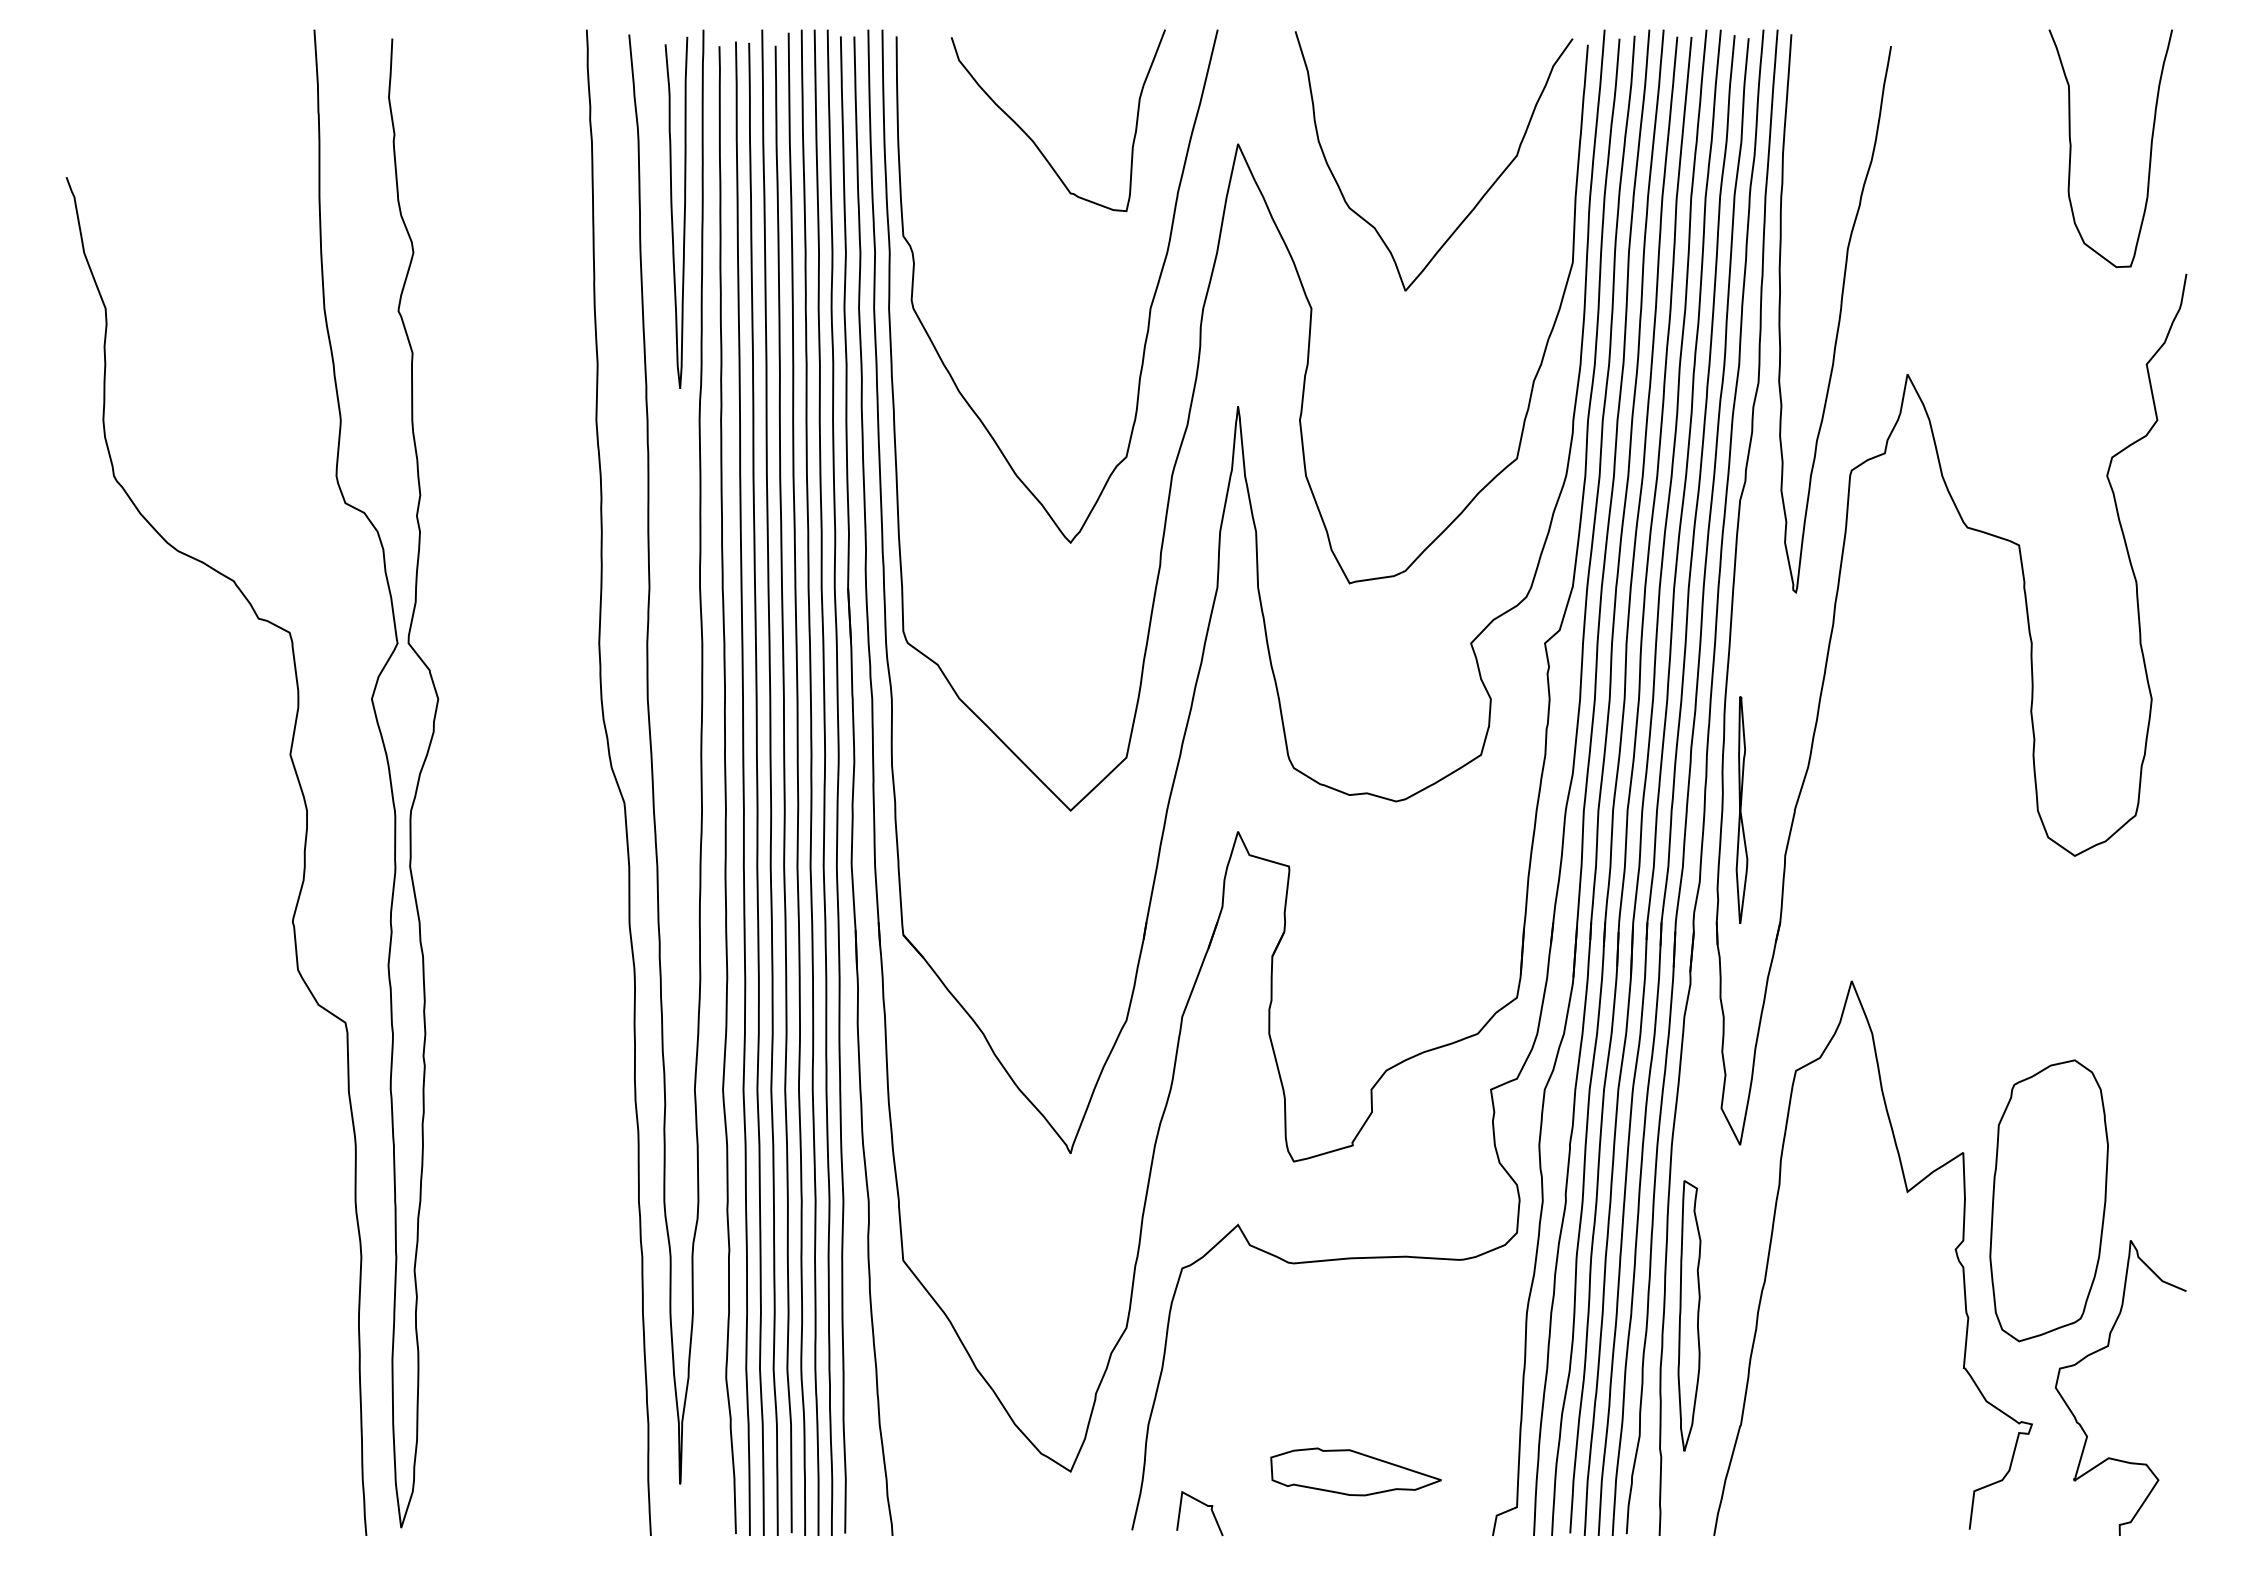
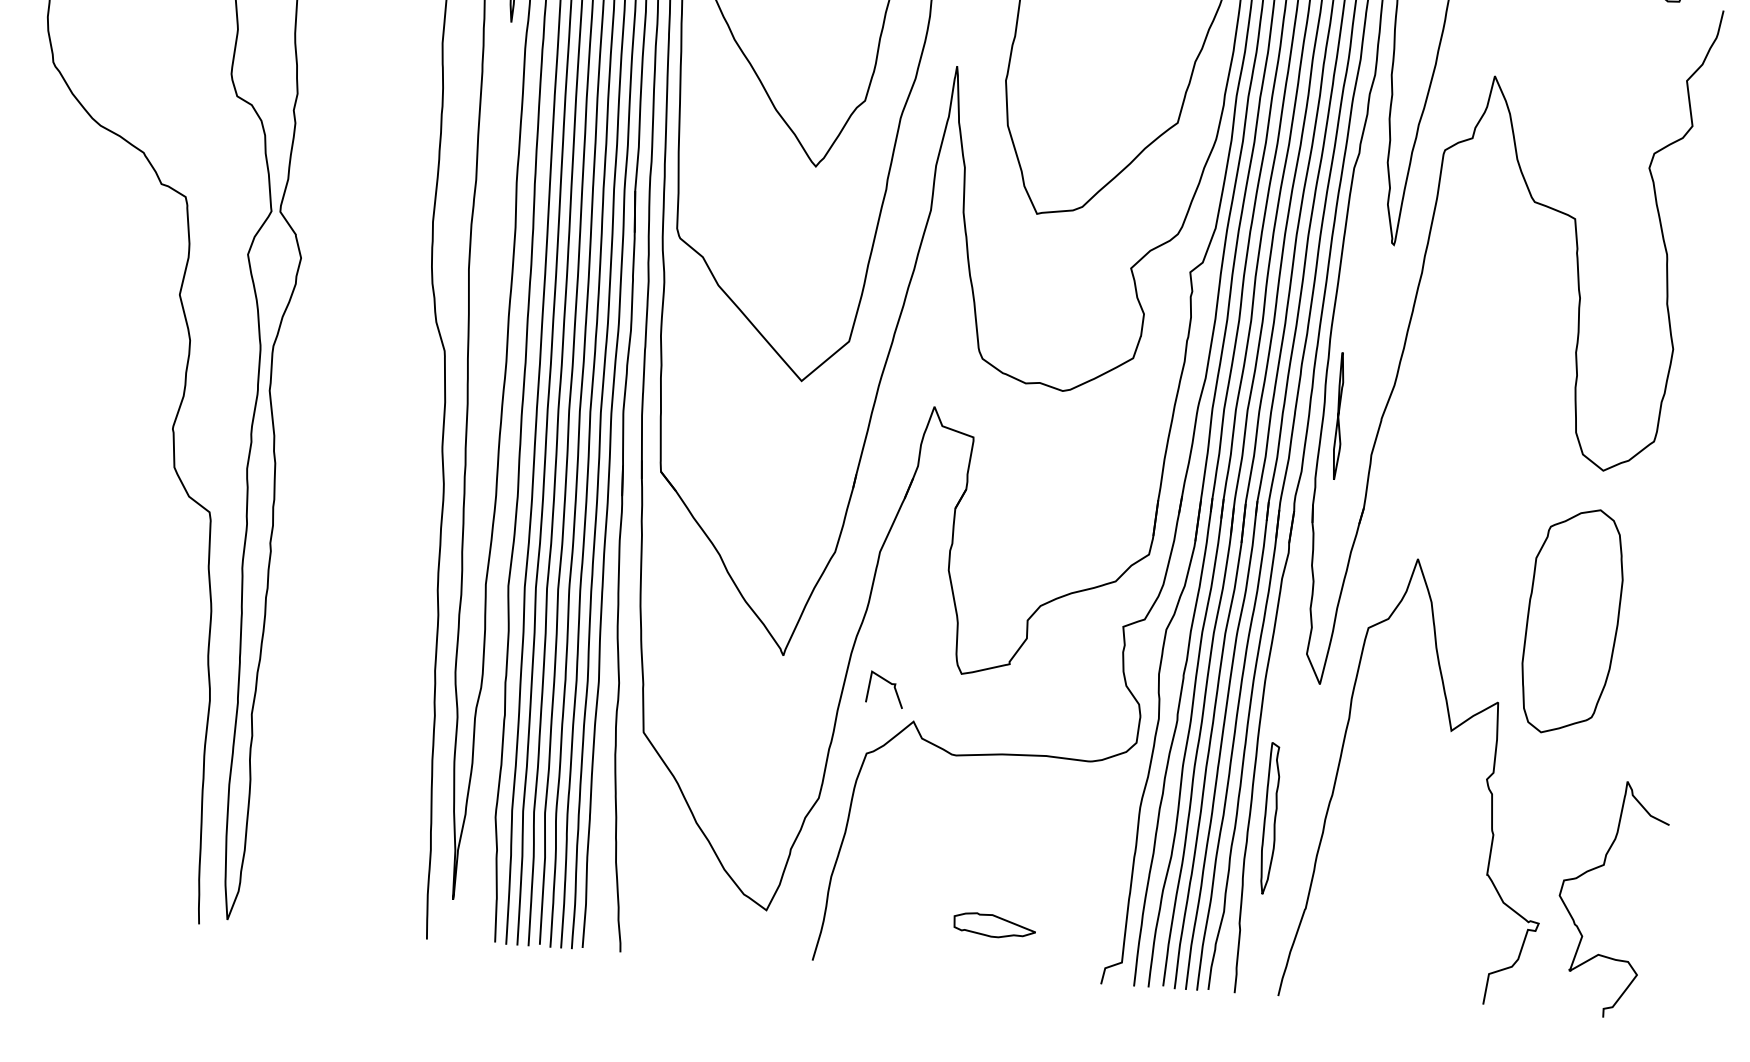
part: (1741, 809) -> (1338, 415), size x0.7
part: (2048, 1200) -> (1572, 621), moved
part: (1689, 1315) -> (1270, 818), size x0.7
part: (1355, 1471) -> (994, 925), size x0.6
curve: (1204, 1505) -> (889, 683), moved

